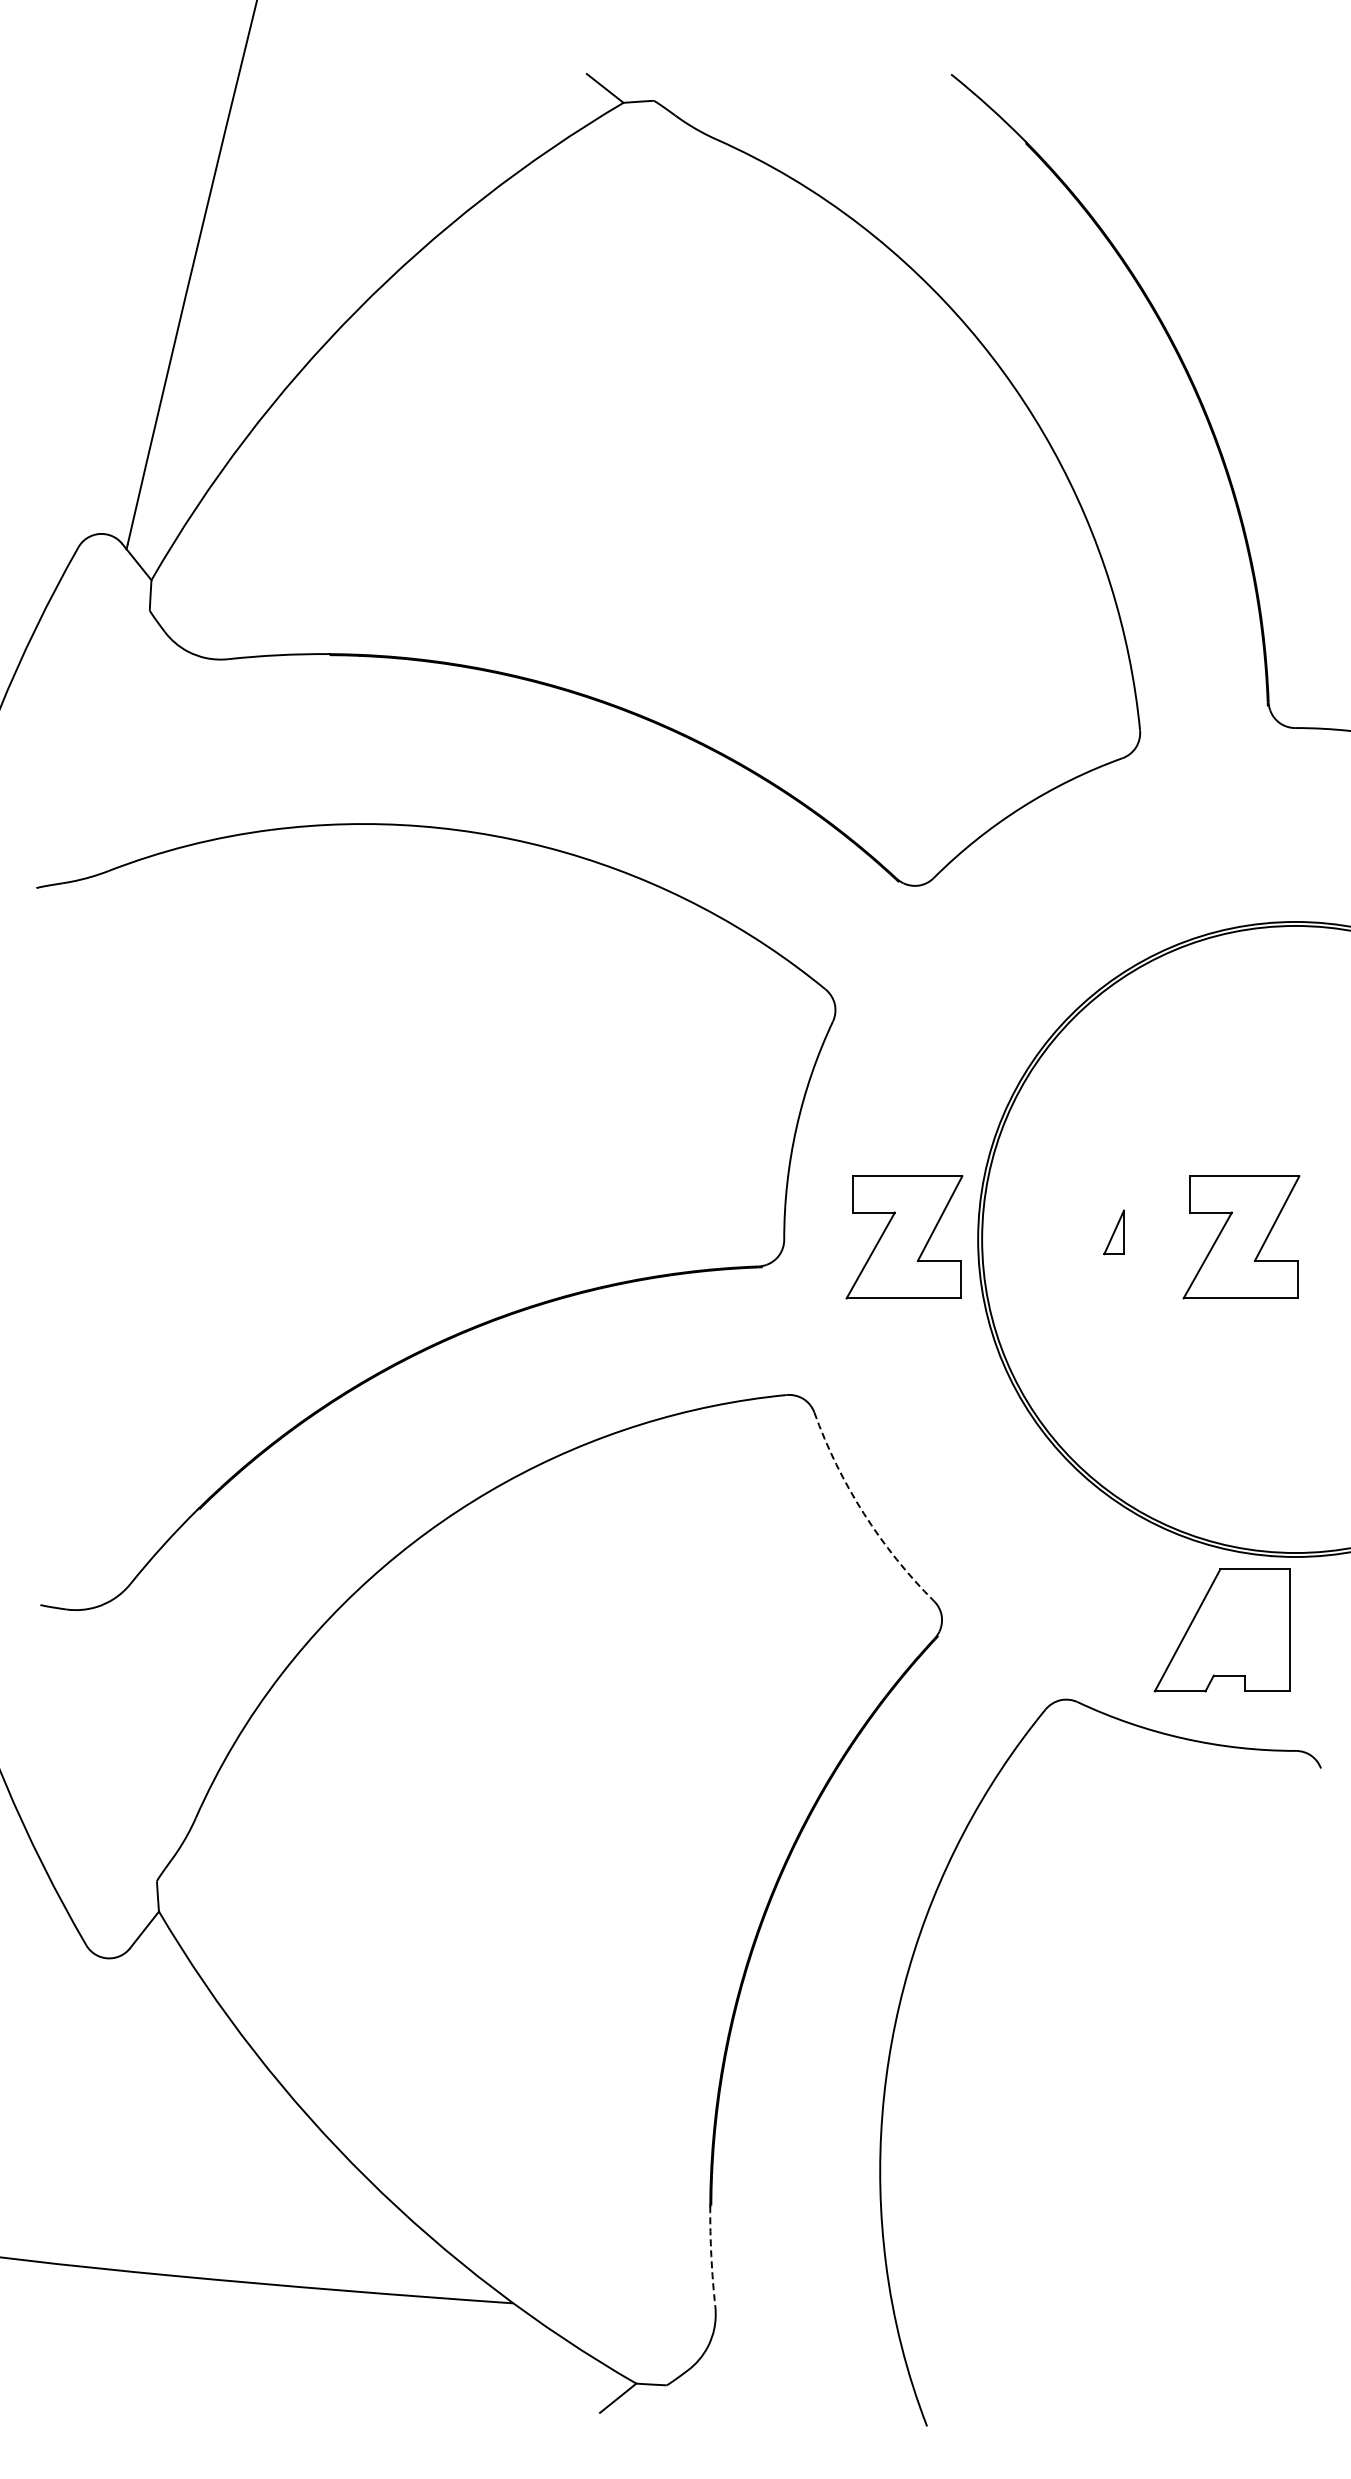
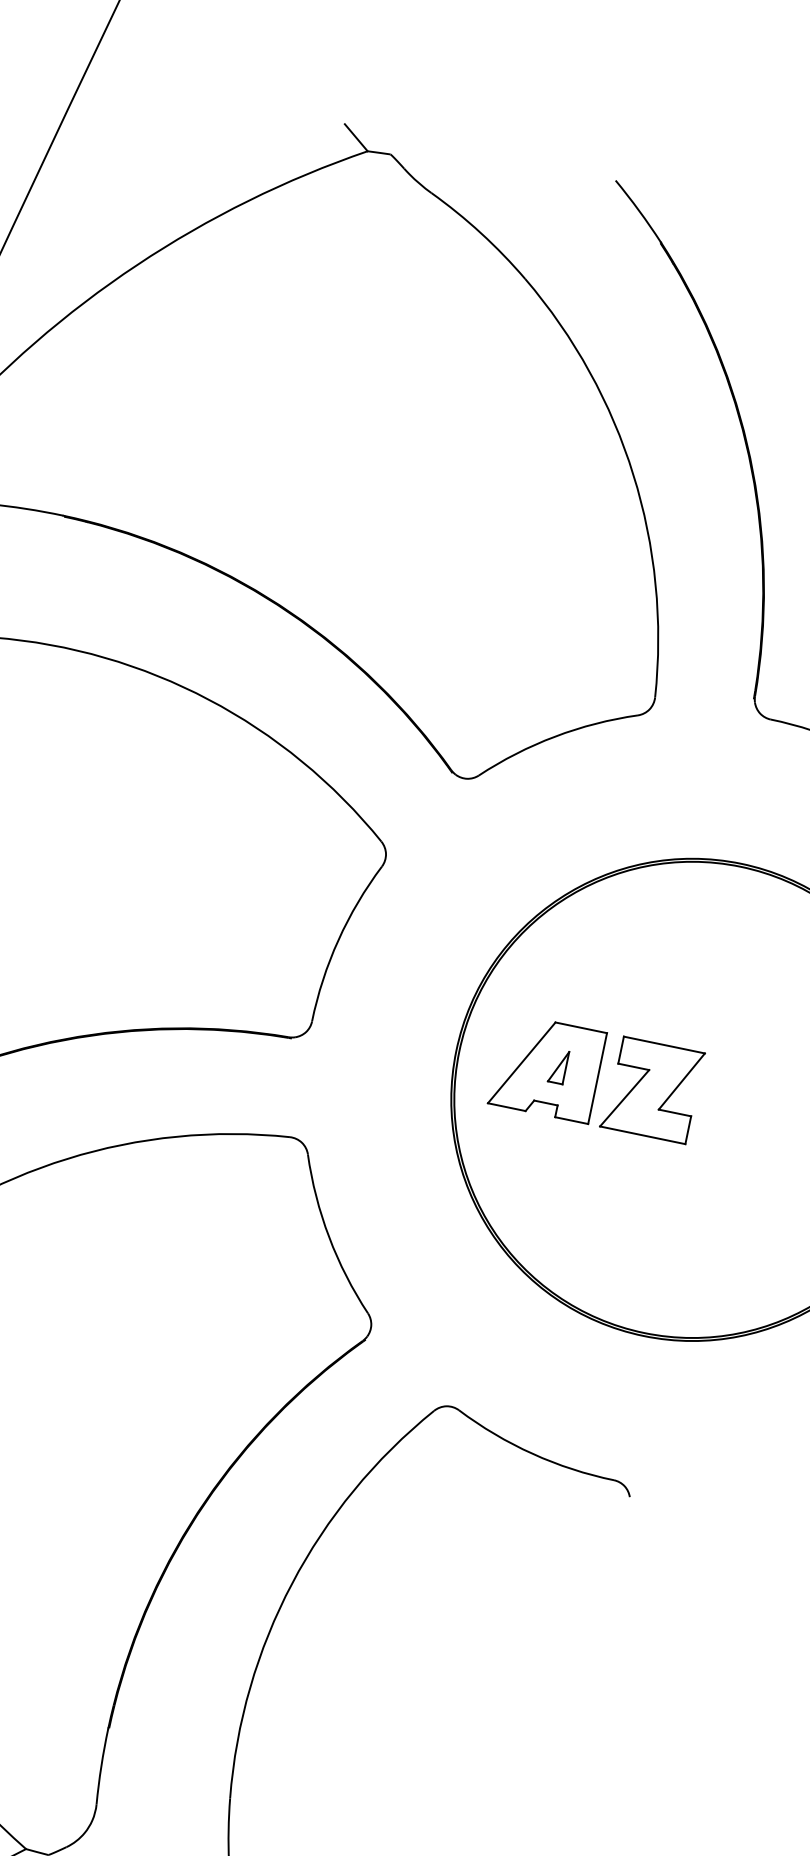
part: (904, 1237) -> (401, 1038), removed
arc: (863, 1513) -> (328, 1237), dashed -> solid
part: (1221, 1630) -> (546, 1068), moved
arc: (711, 2256) -> (101, 1766), dashed -> solid

